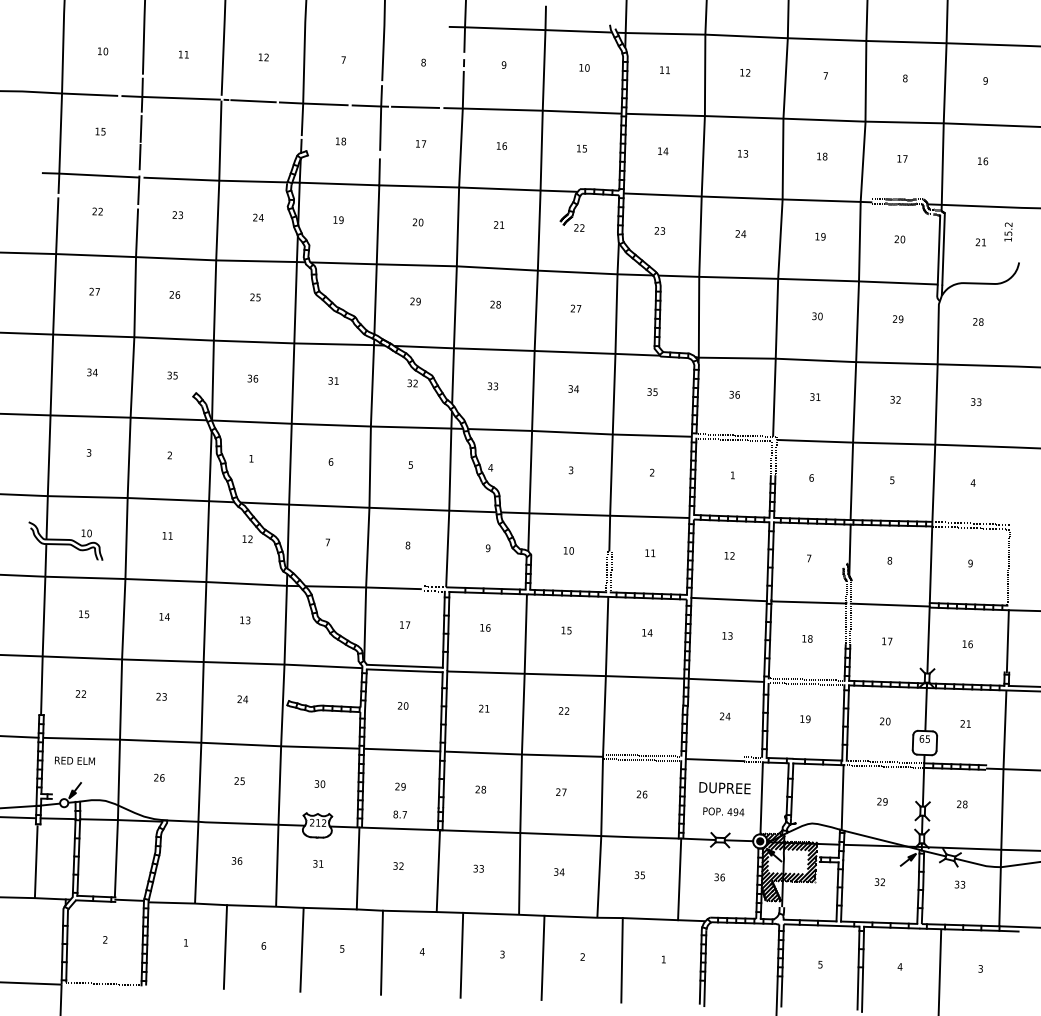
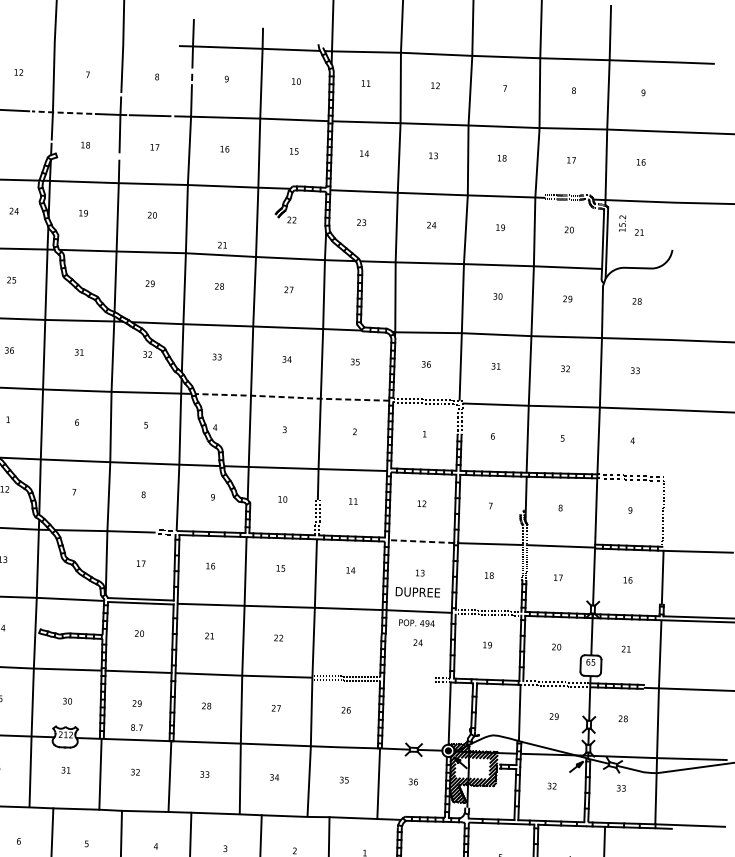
line: (313, 103) -> (61, 112), solid -> dashed
text: (498, 224) -> (221, 244), moved
text: (1008, 231) -> (622, 223), moved
line: (579, 433) -> (292, 397), solid -> dashed
line: (729, 599) -> (421, 541), solid -> dashed
line: (714, 760) -> (408, 680), removed
text: (724, 788) -> (417, 592), moved
text: (723, 811) -> (416, 622), moved

